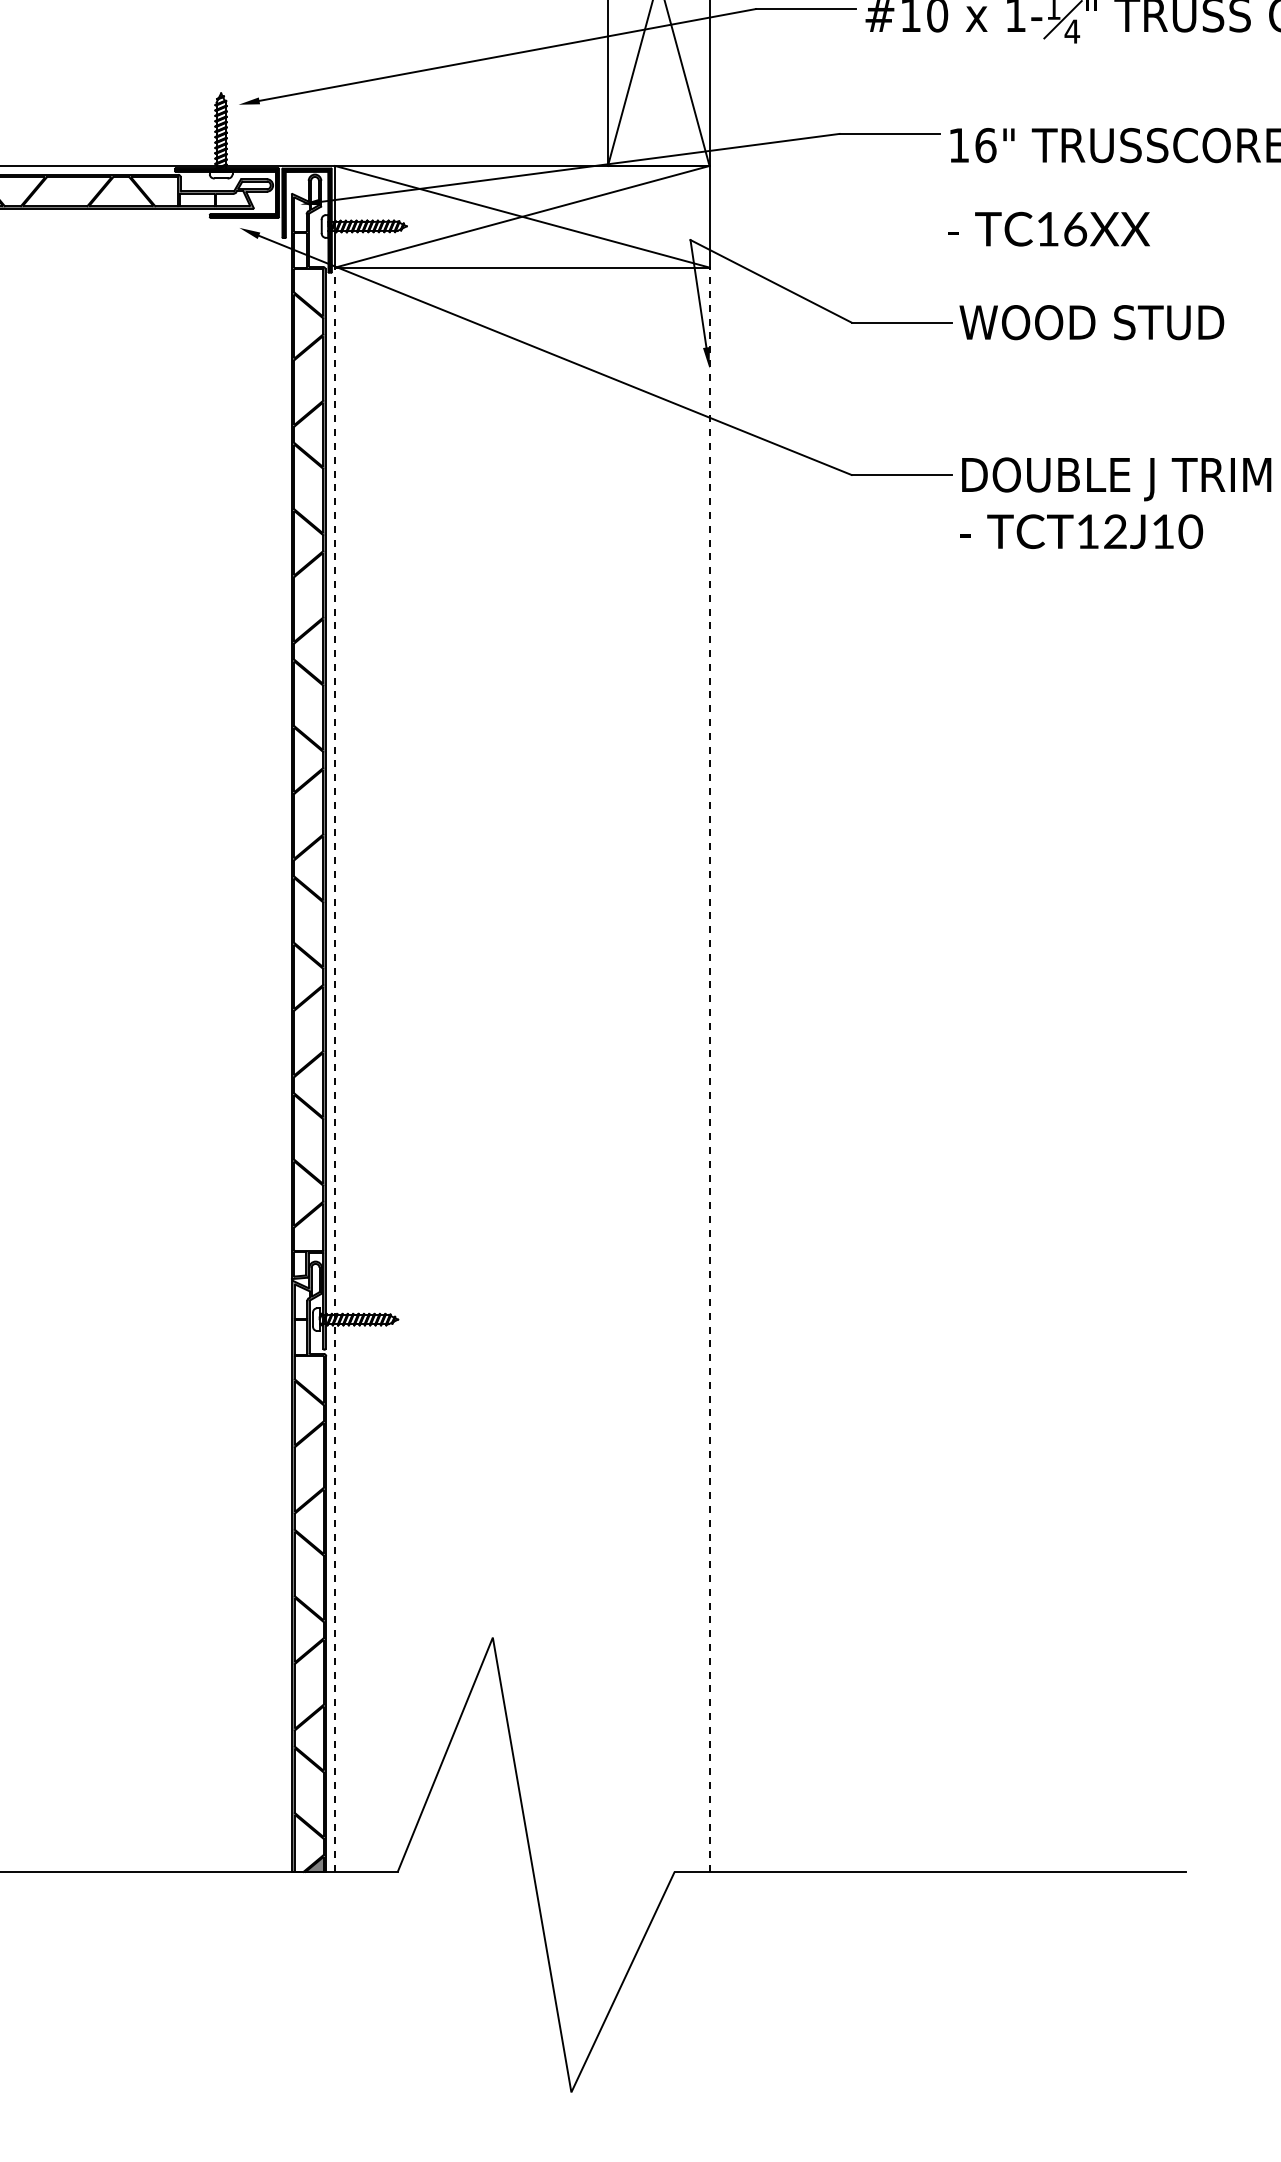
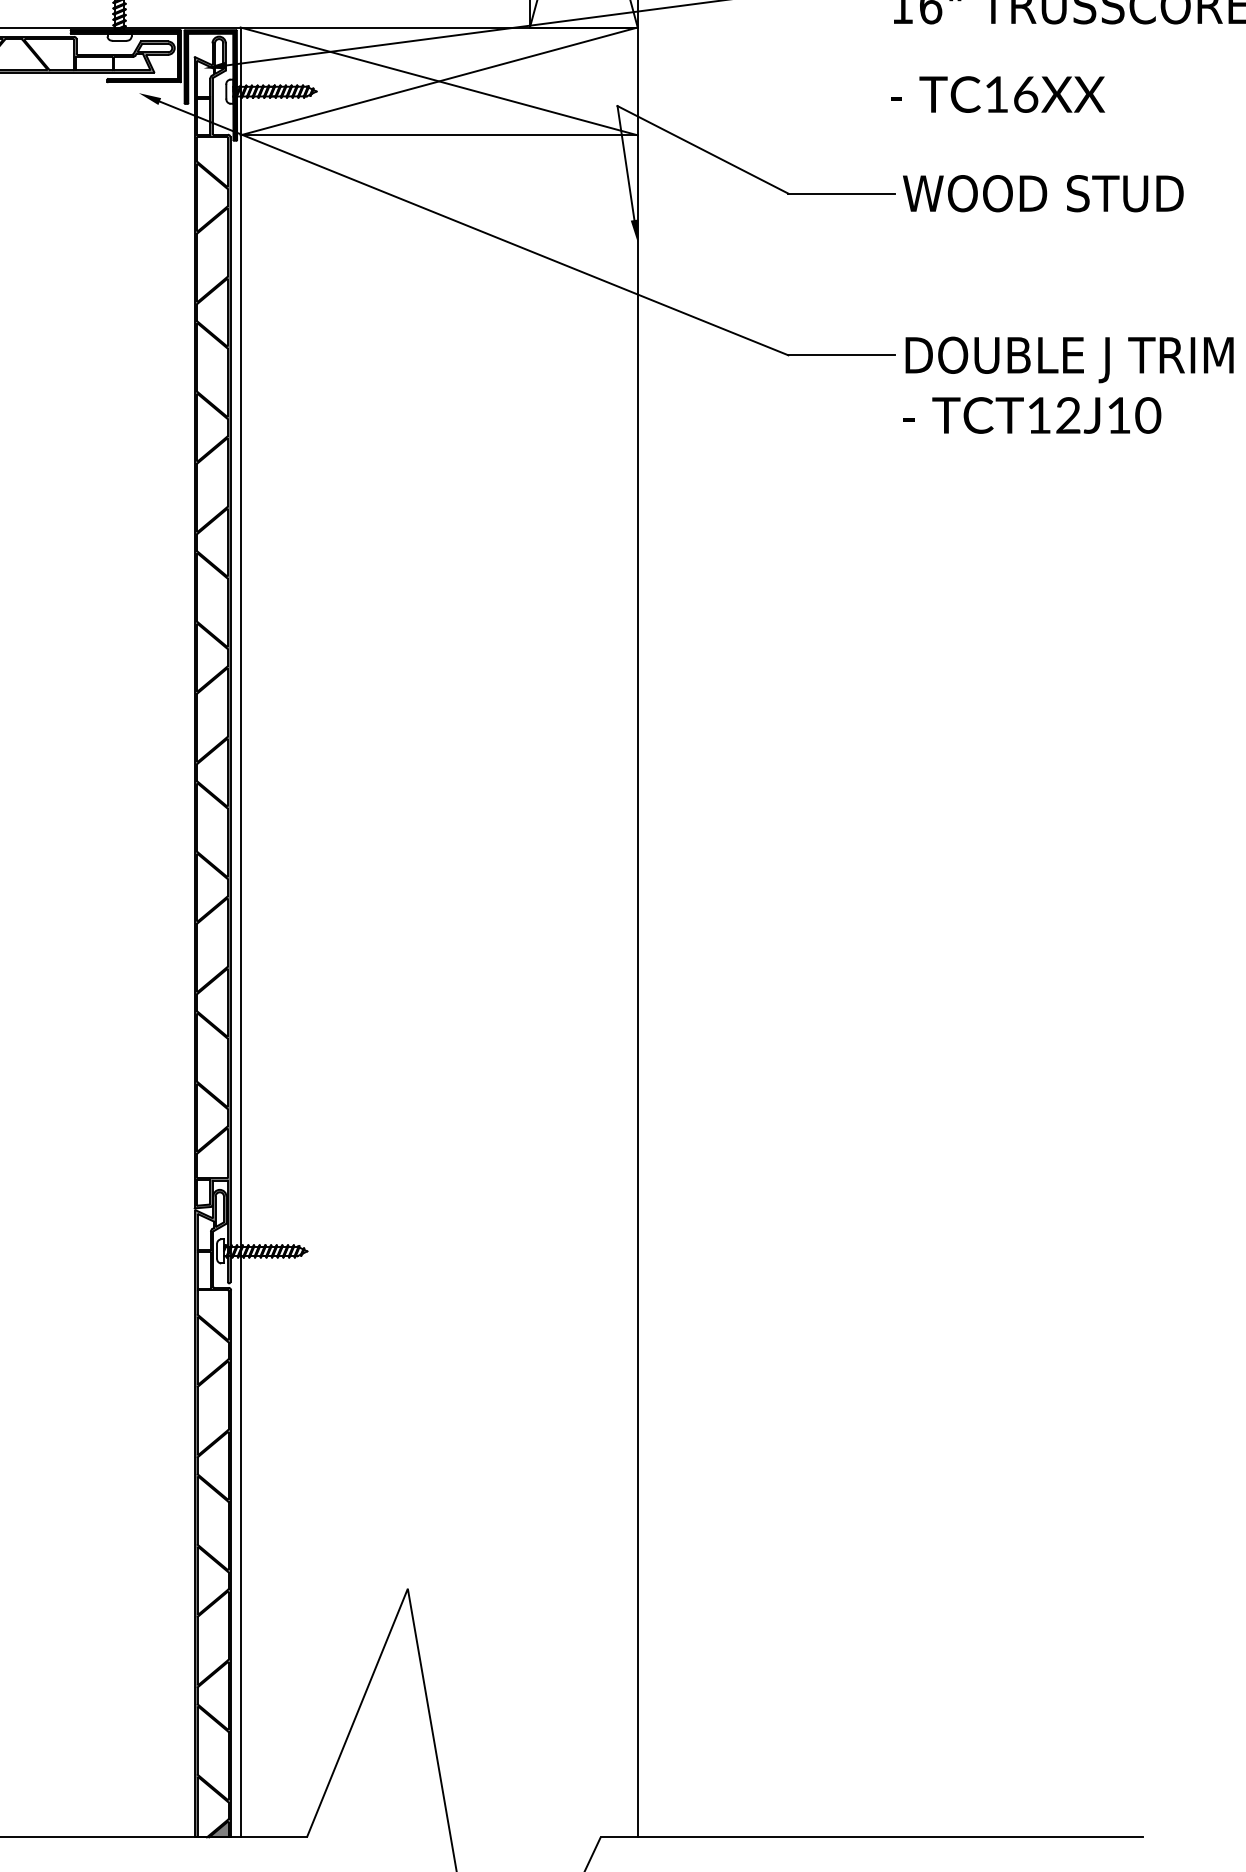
line: (335, 1069) -> (240, 986), dashed -> solid
line: (709, 1069) -> (637, 986), dashed -> solid

